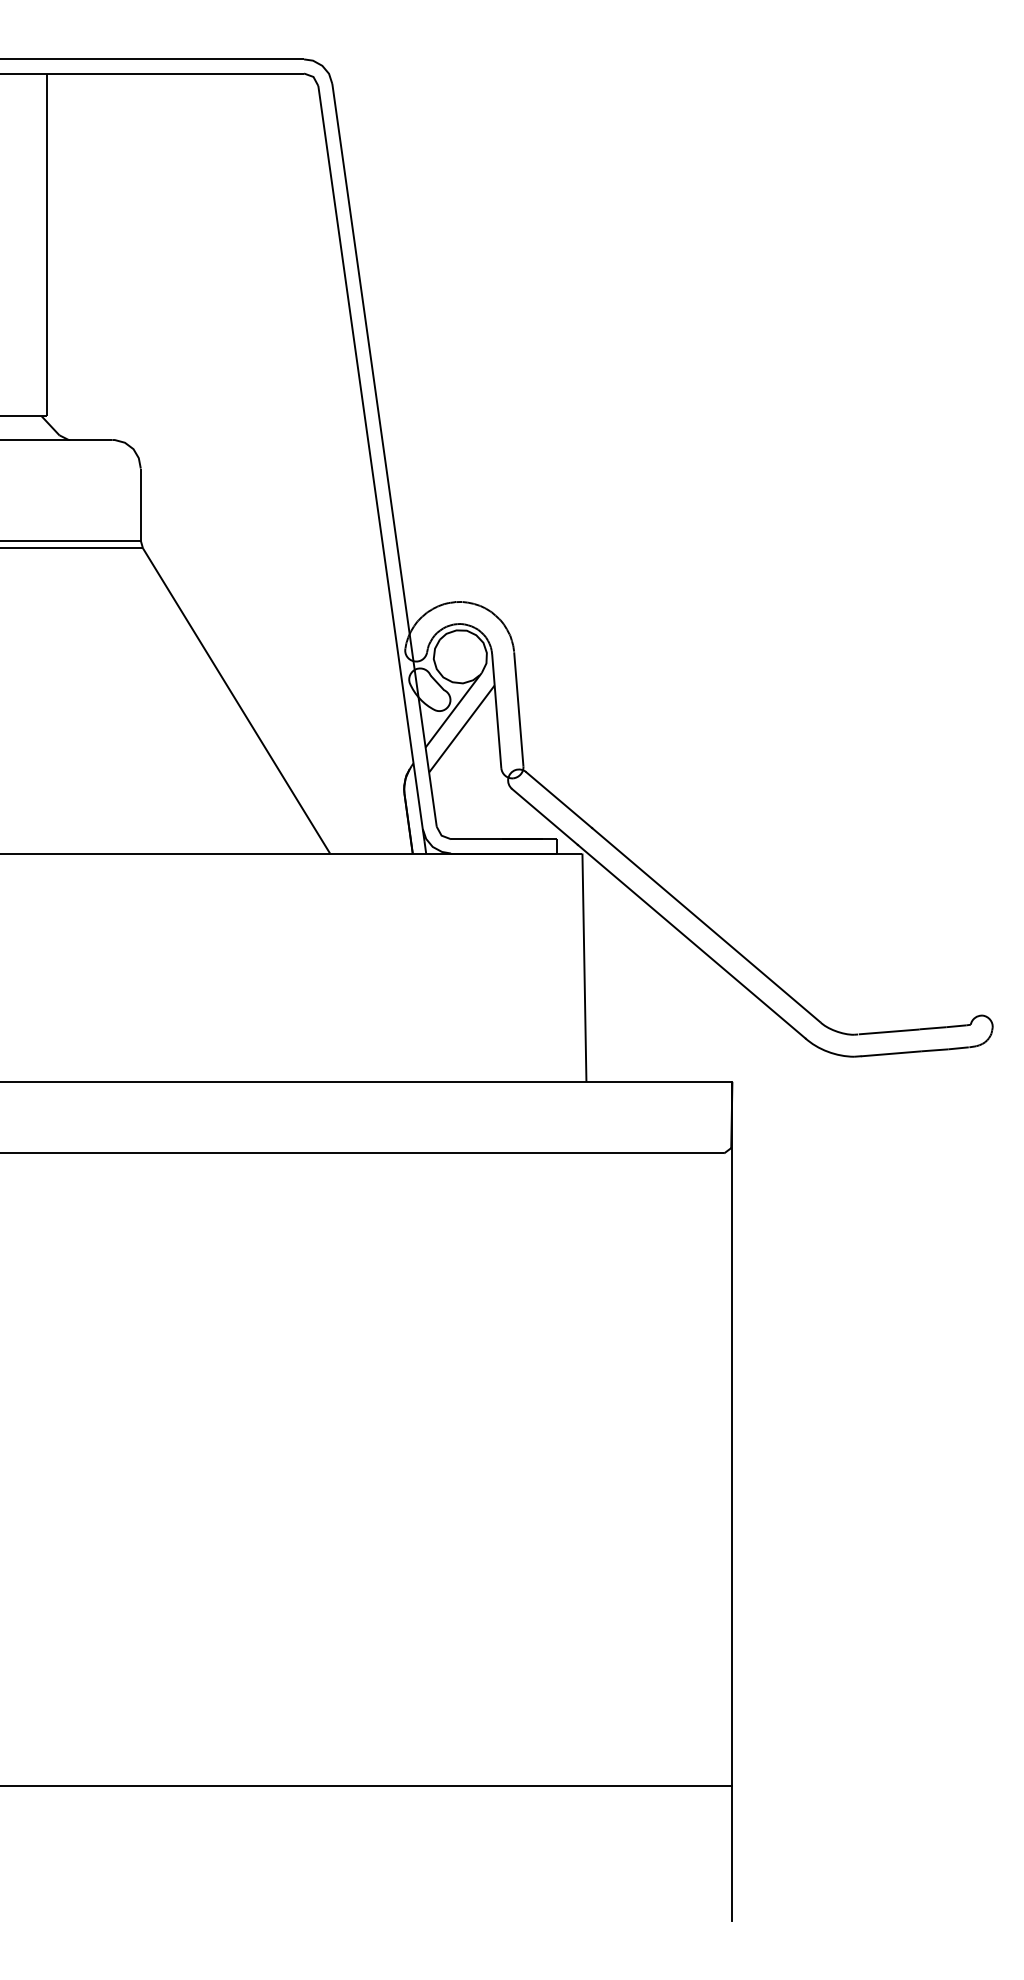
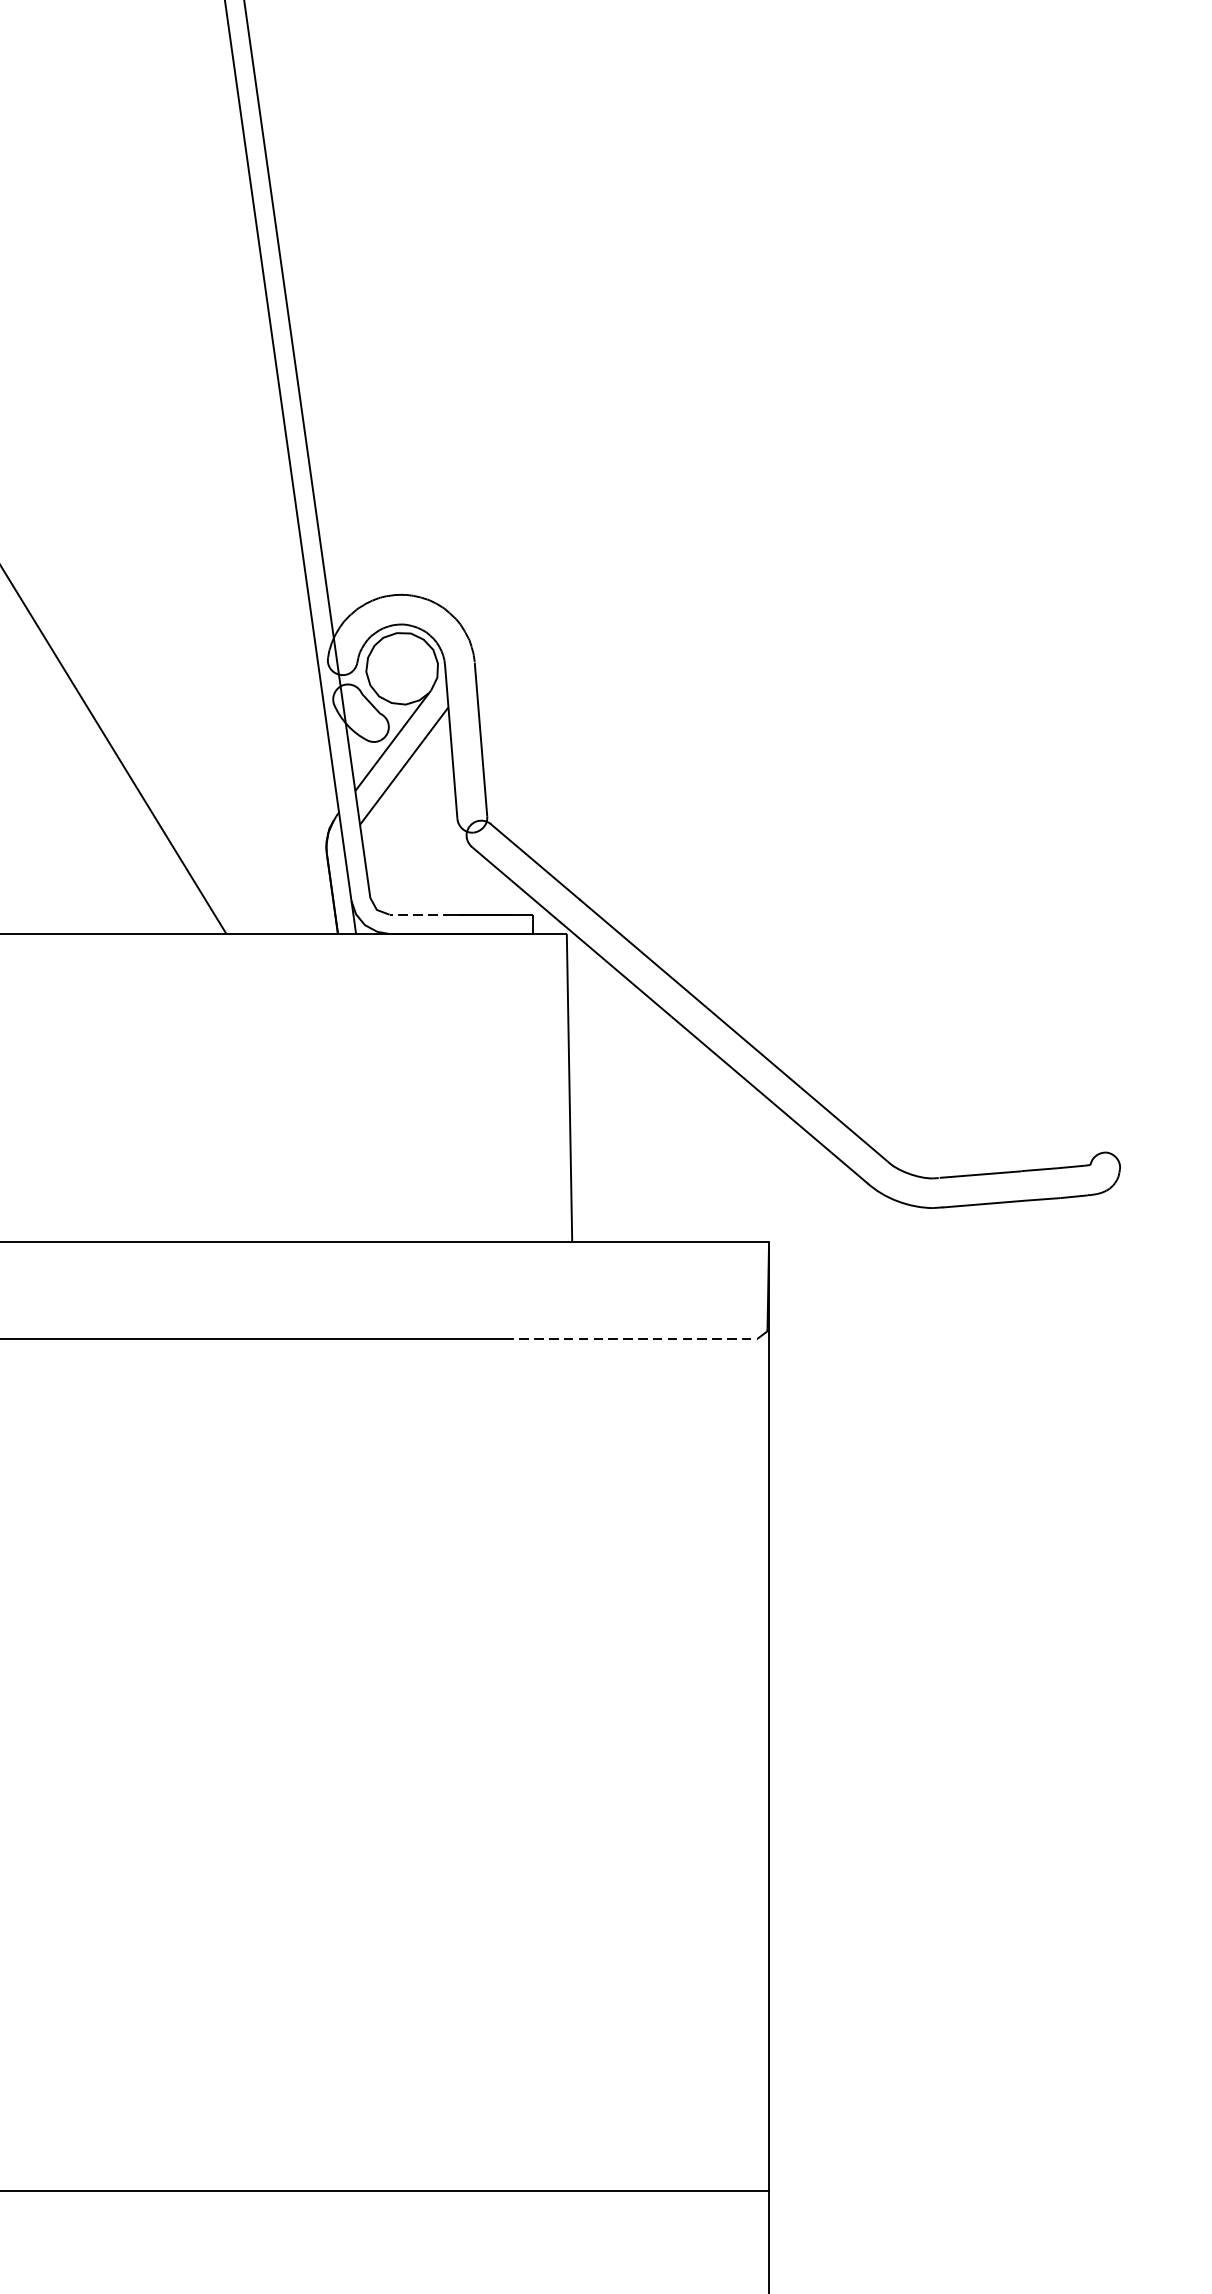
line: (473, 839) -> (419, 915), solid -> dashed
line: (630, 1153) -> (631, 1338), solid -> dashed

